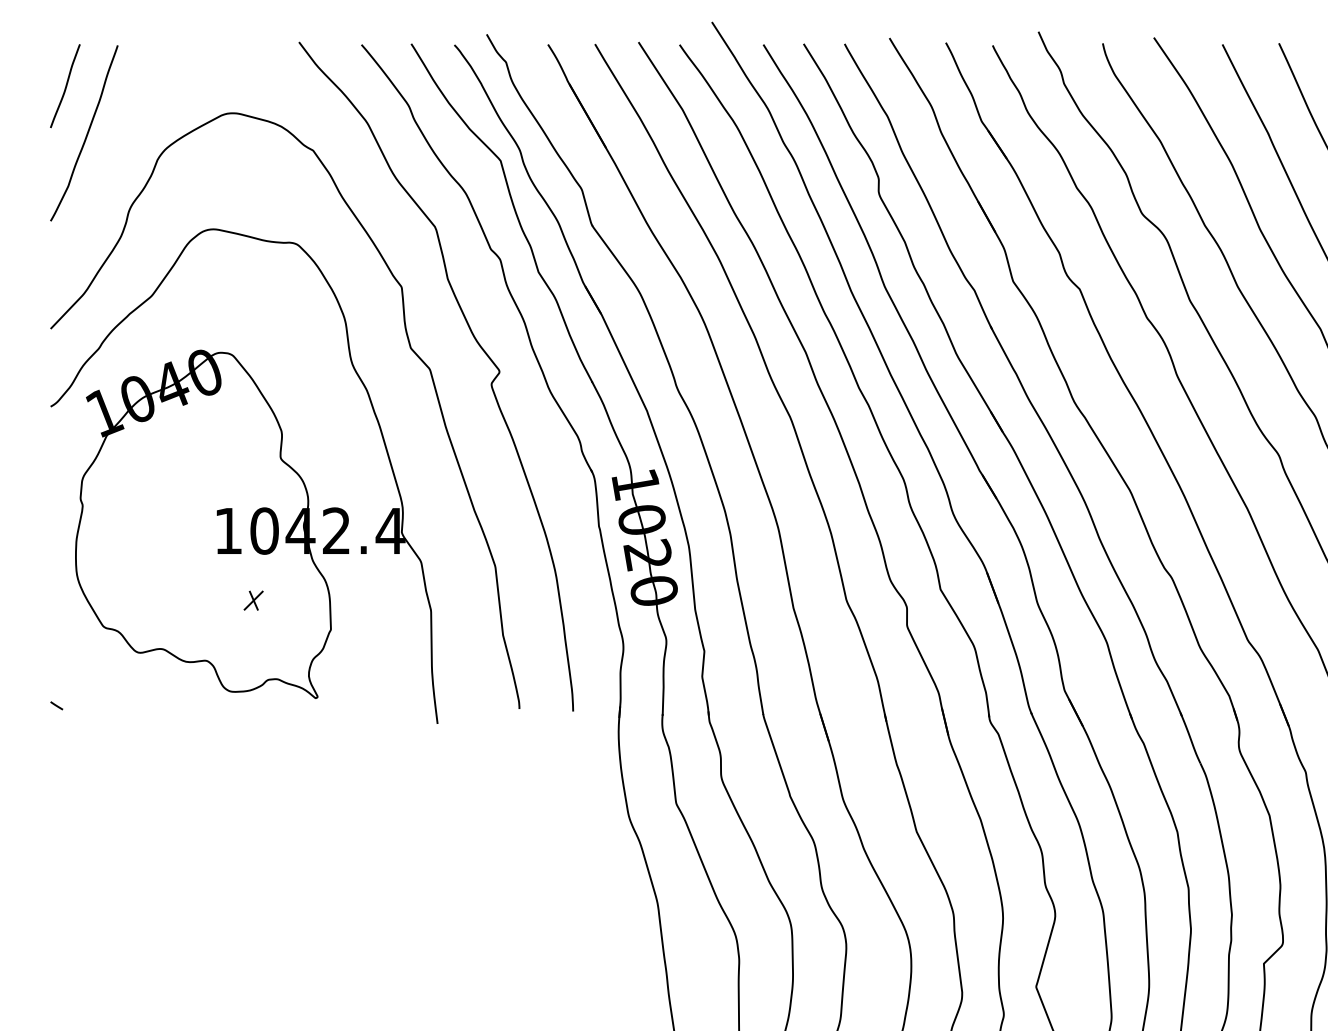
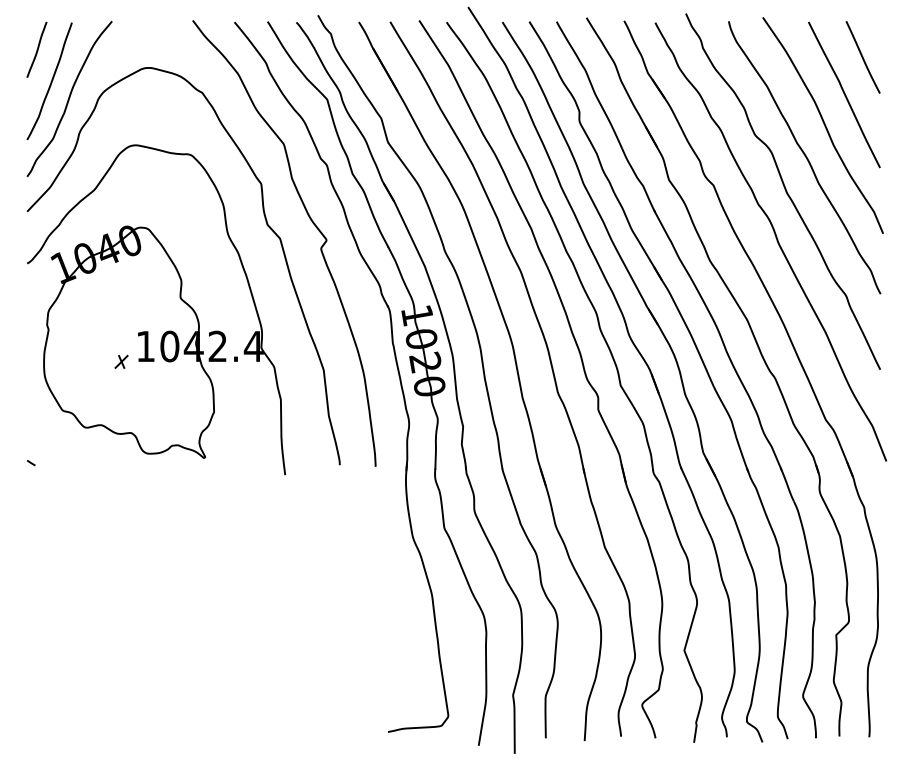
curve: (114, 159) -> (69, 98), added
part: (253, 600) -> (121, 361), moved

